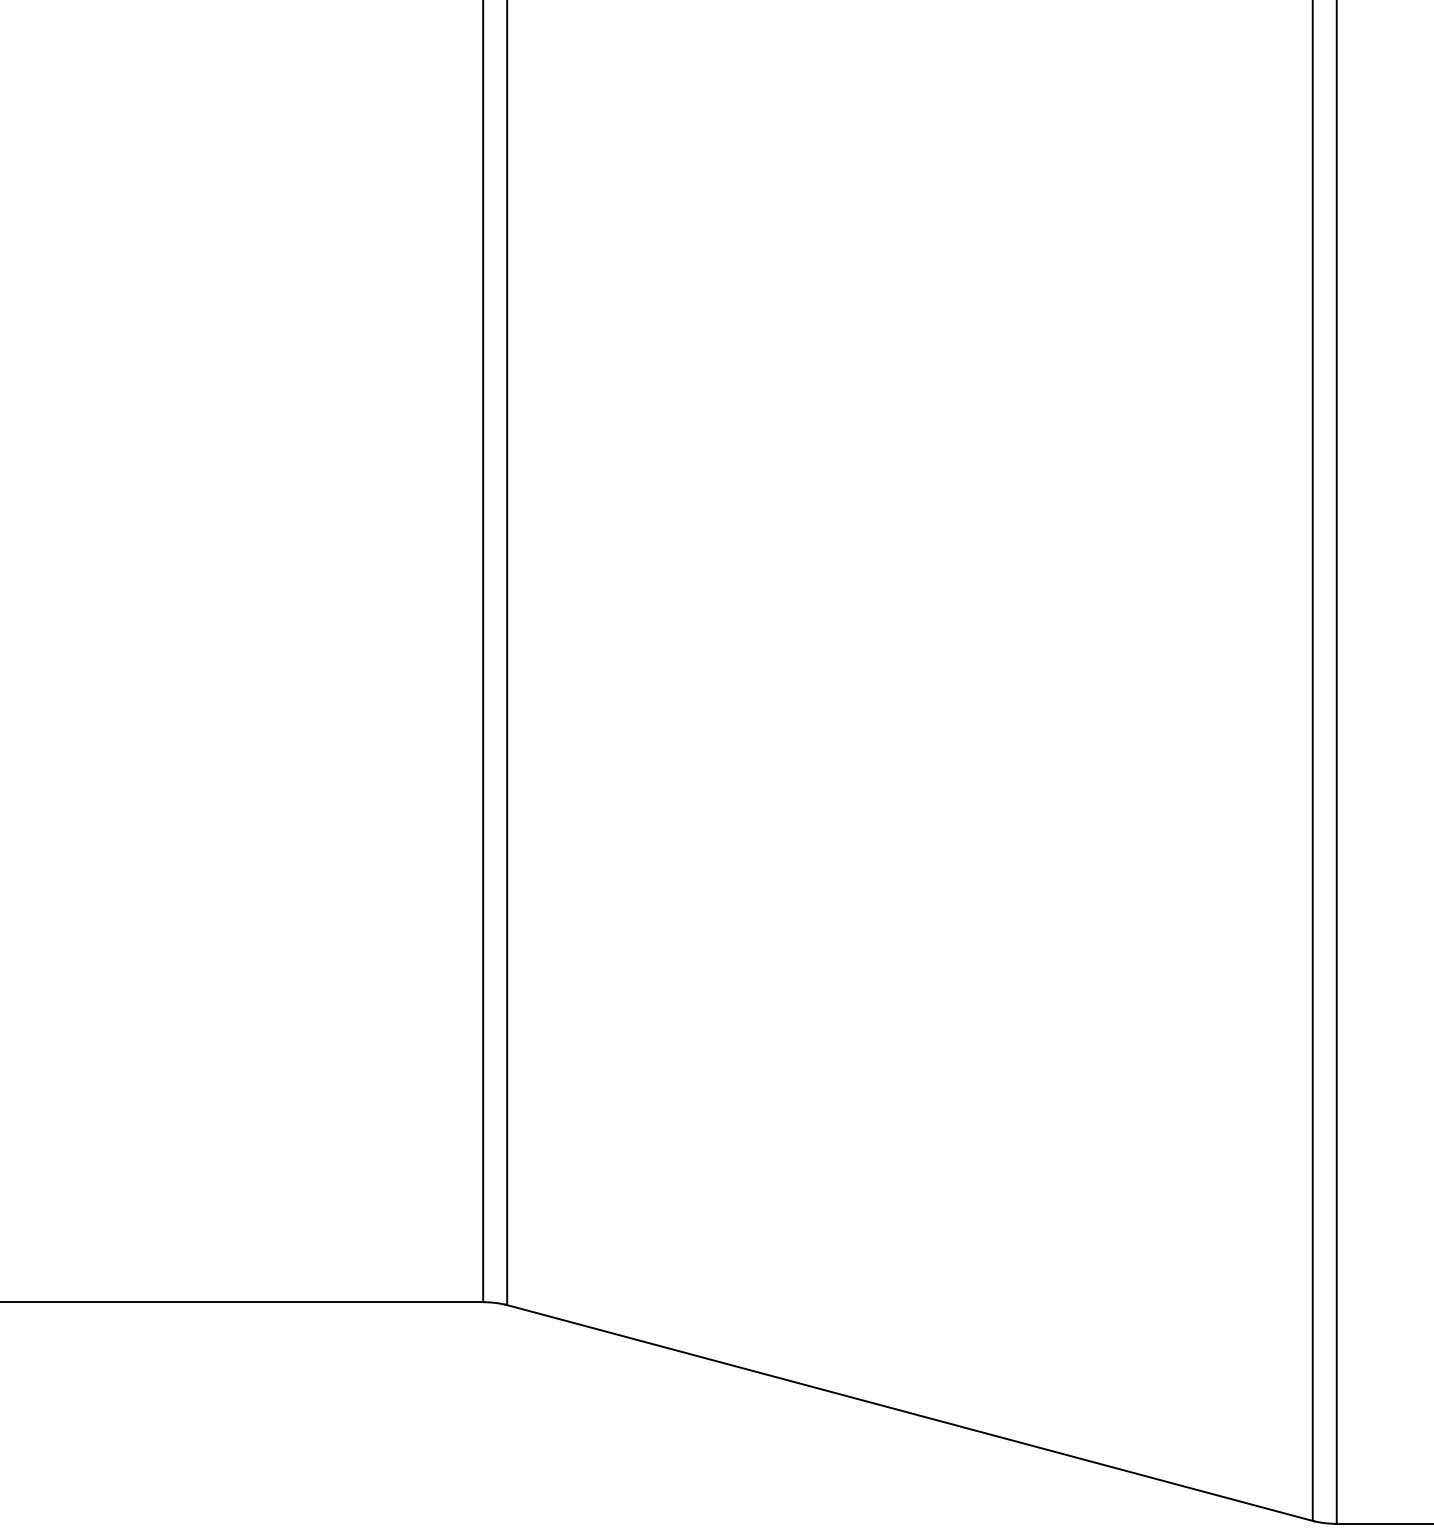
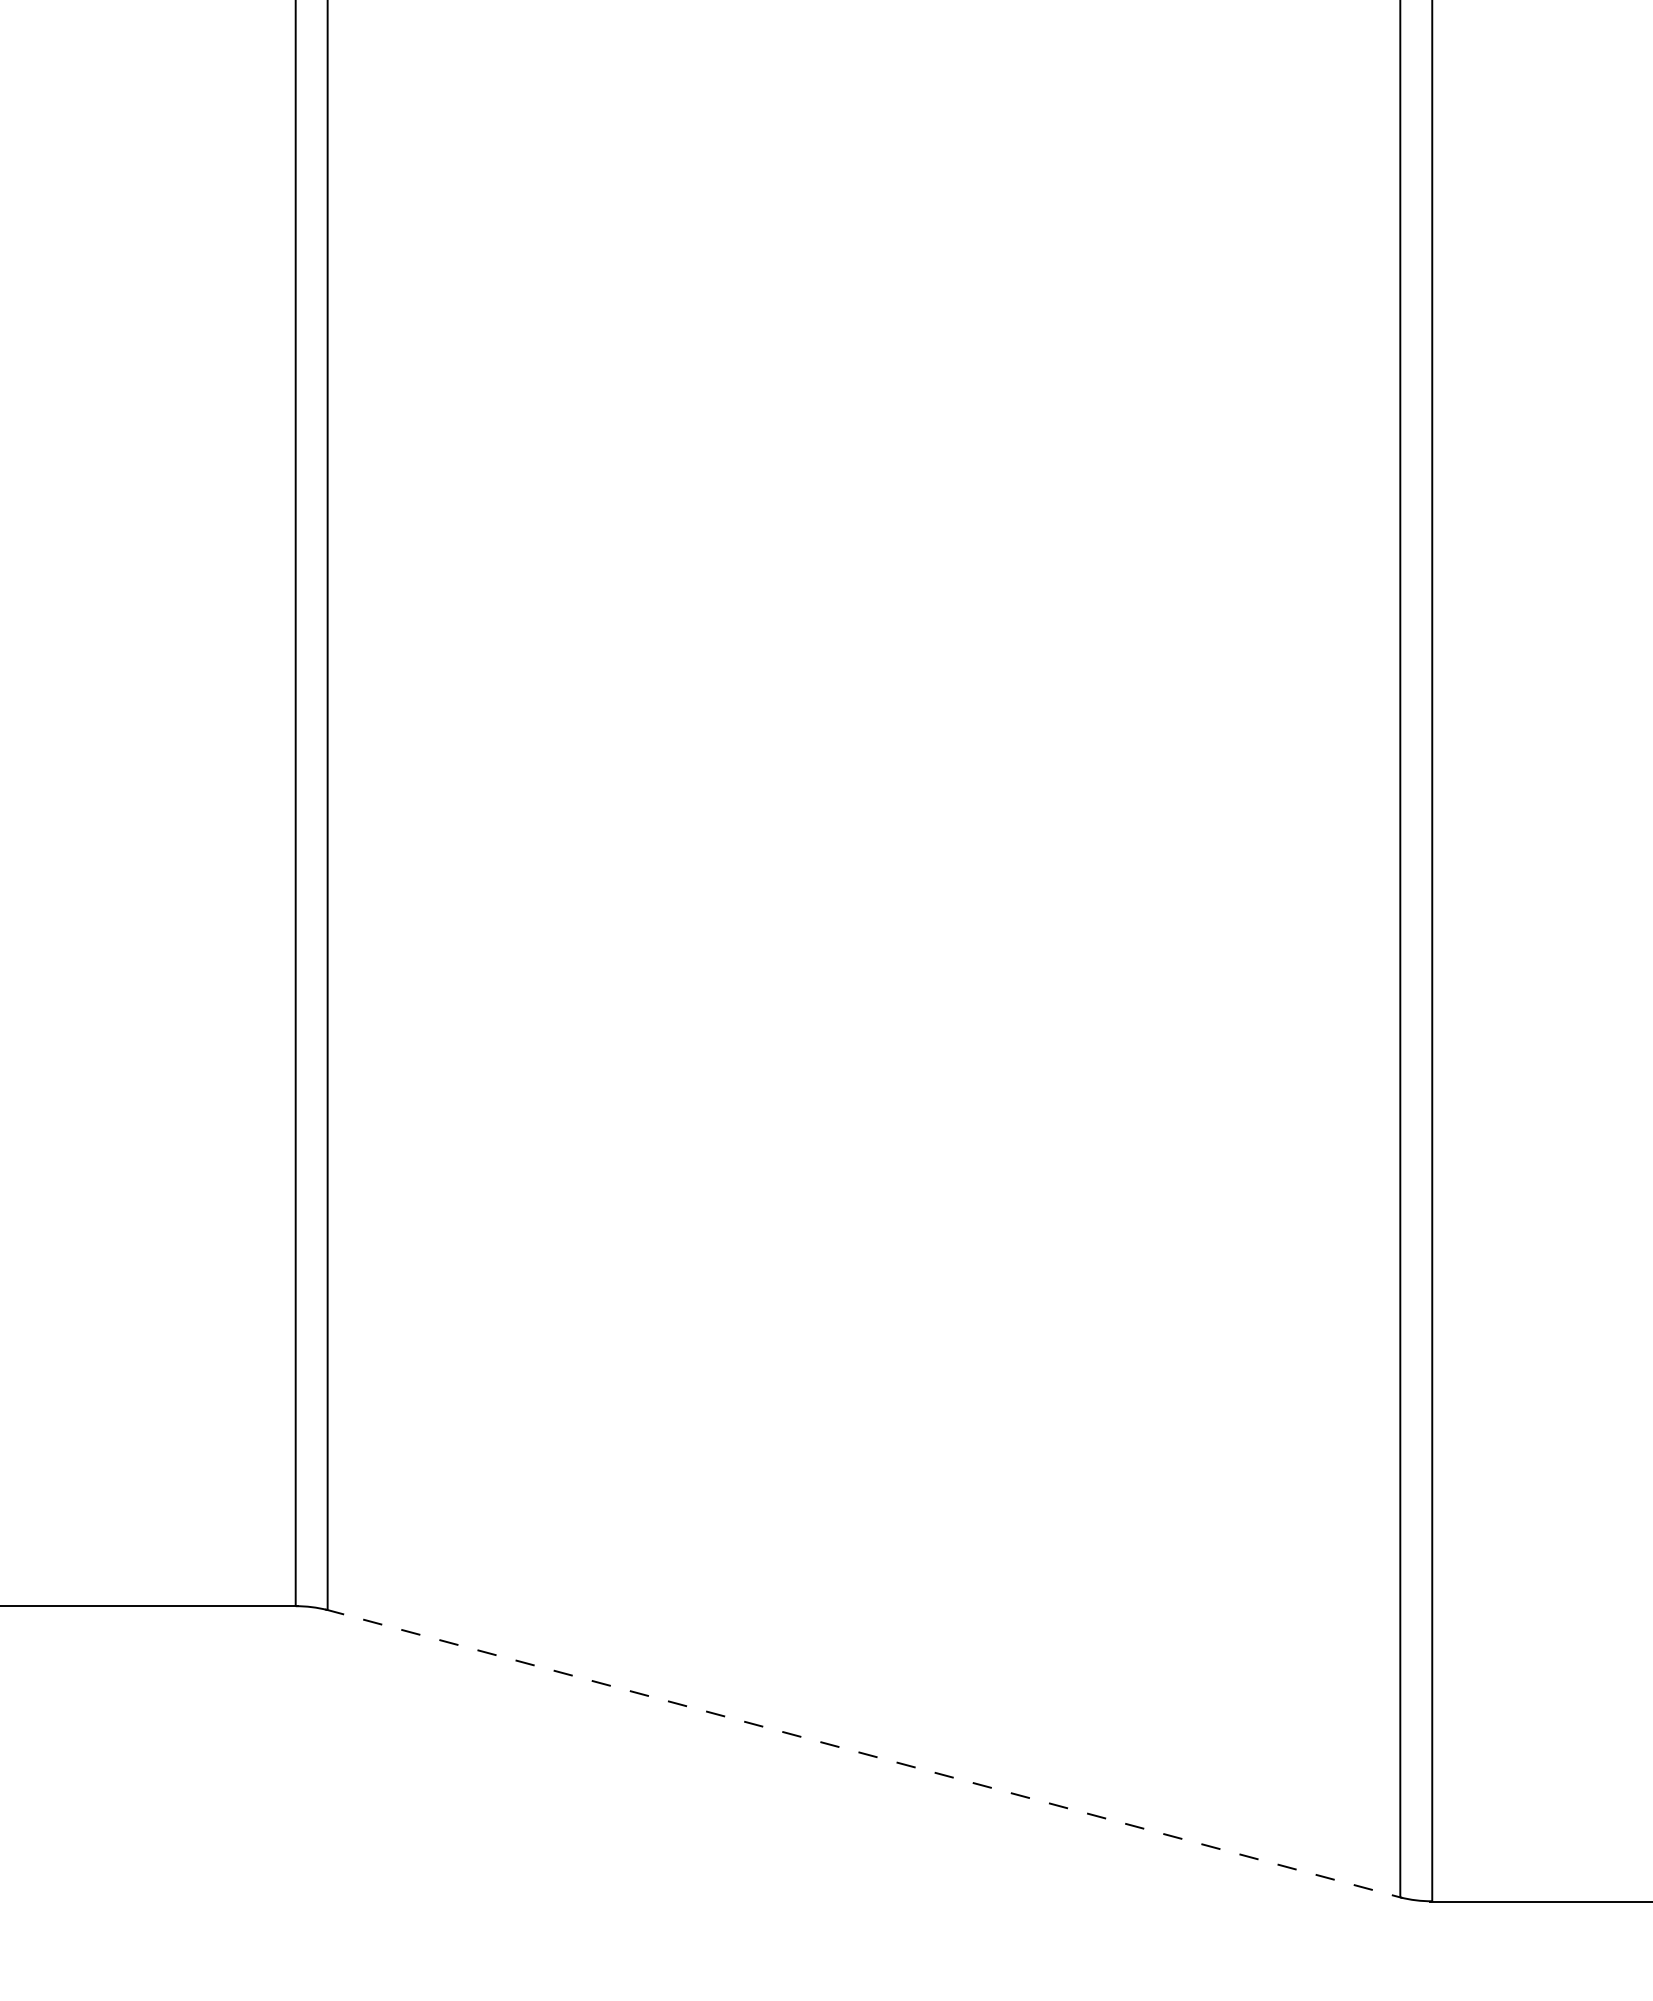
line: (909, 1413) -> (863, 1754), solid -> dashed

